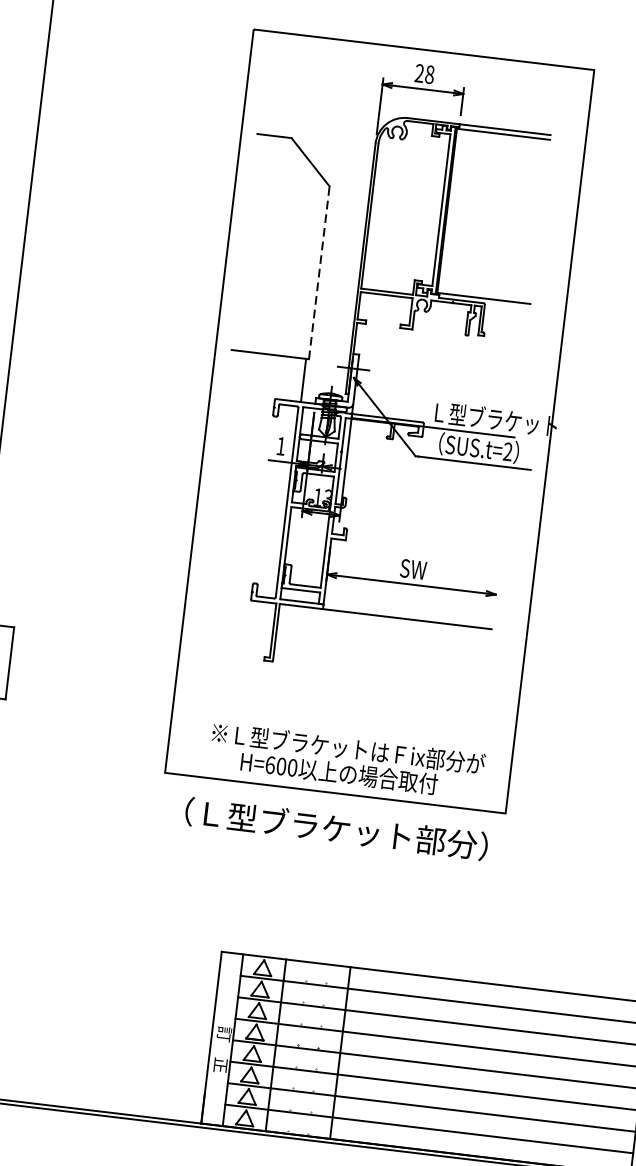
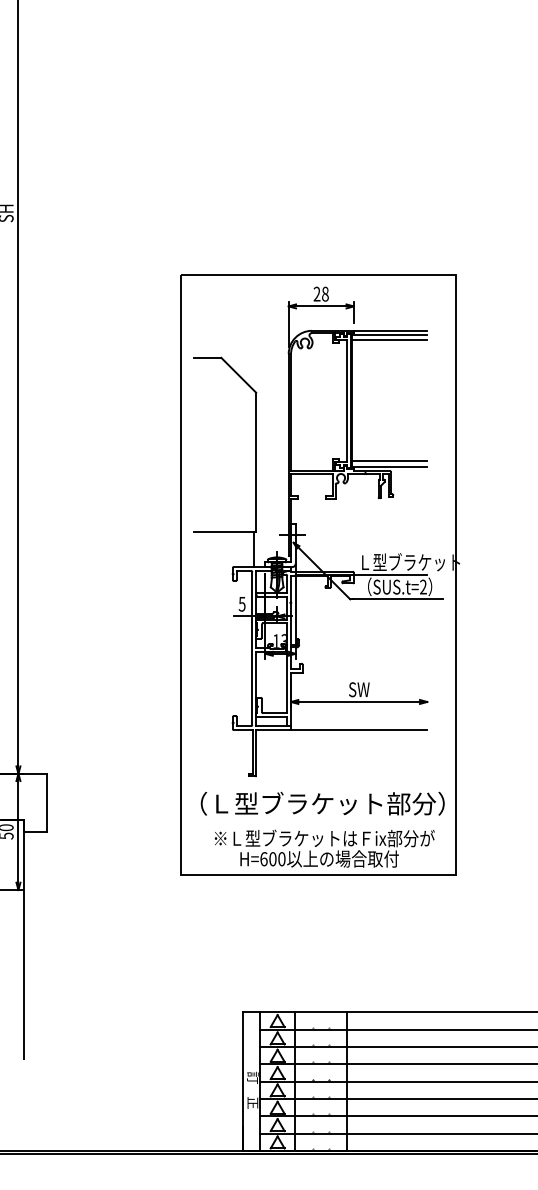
line: (502, 141) -> (389, 340), added
line: (319, 272) -> (256, 462), dashed -> solid
line: (484, 291) -> (389, 461), added
text: (280, 446) -> (241, 604), 1 -> 5
text: (336, 828) -> (322, 803), moved

